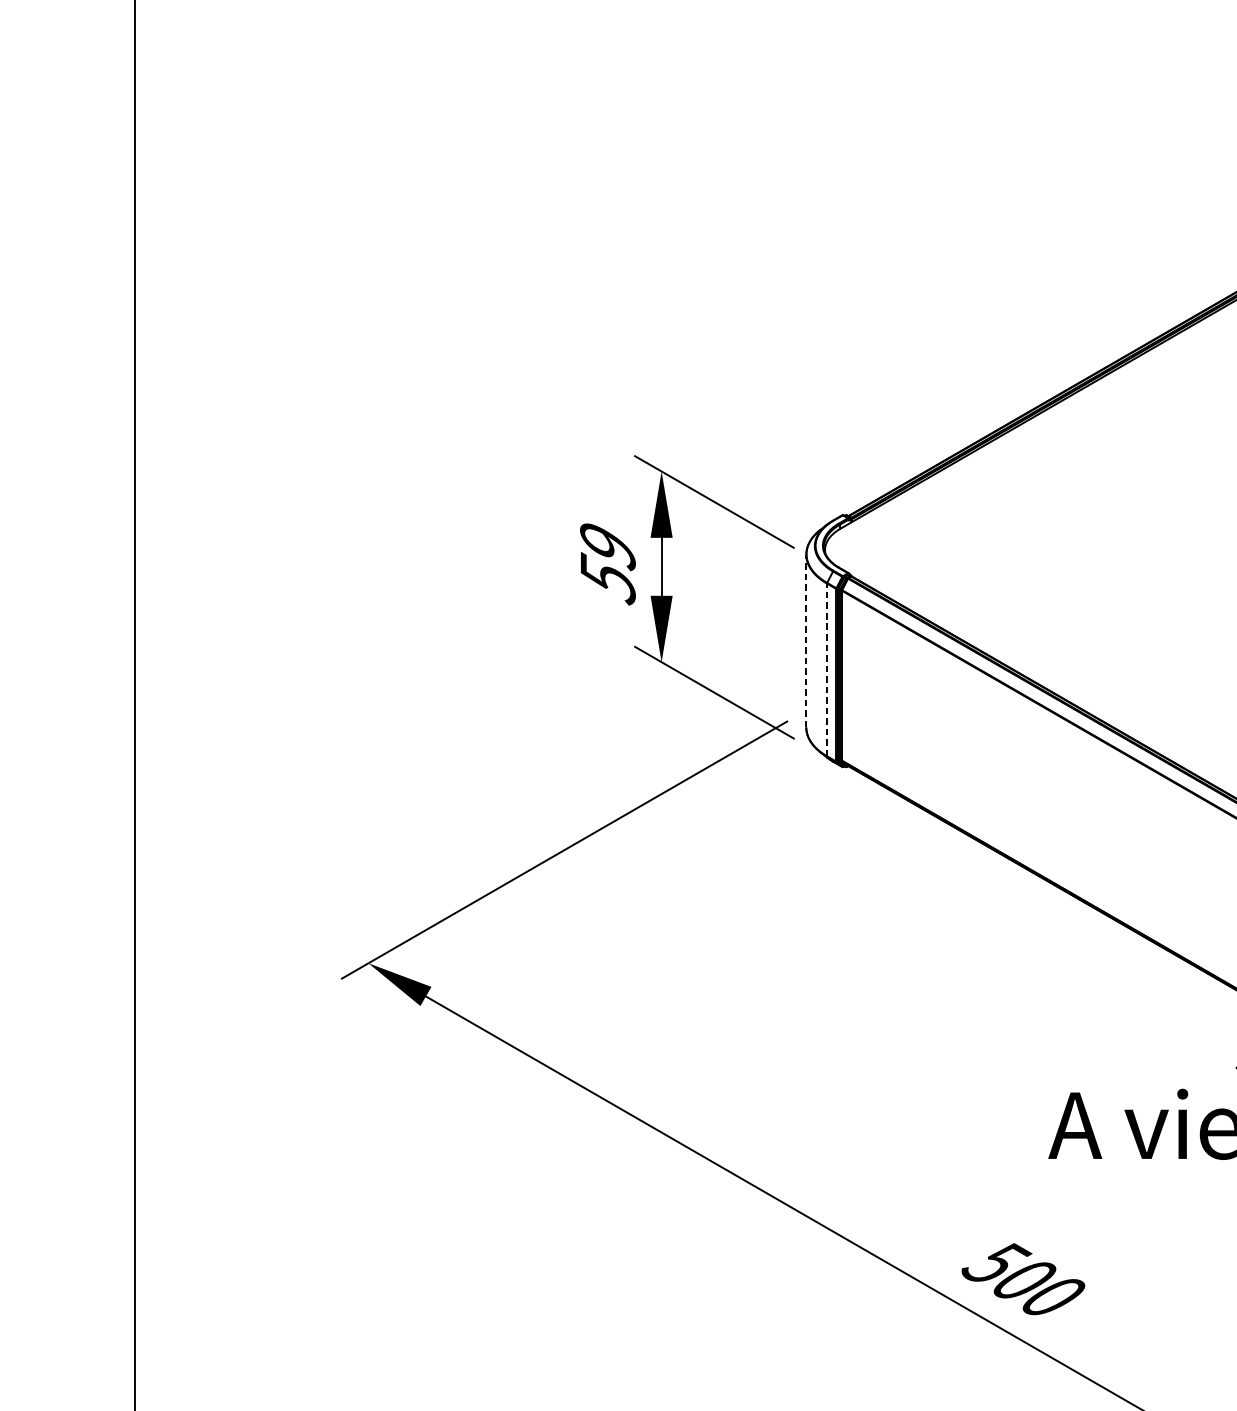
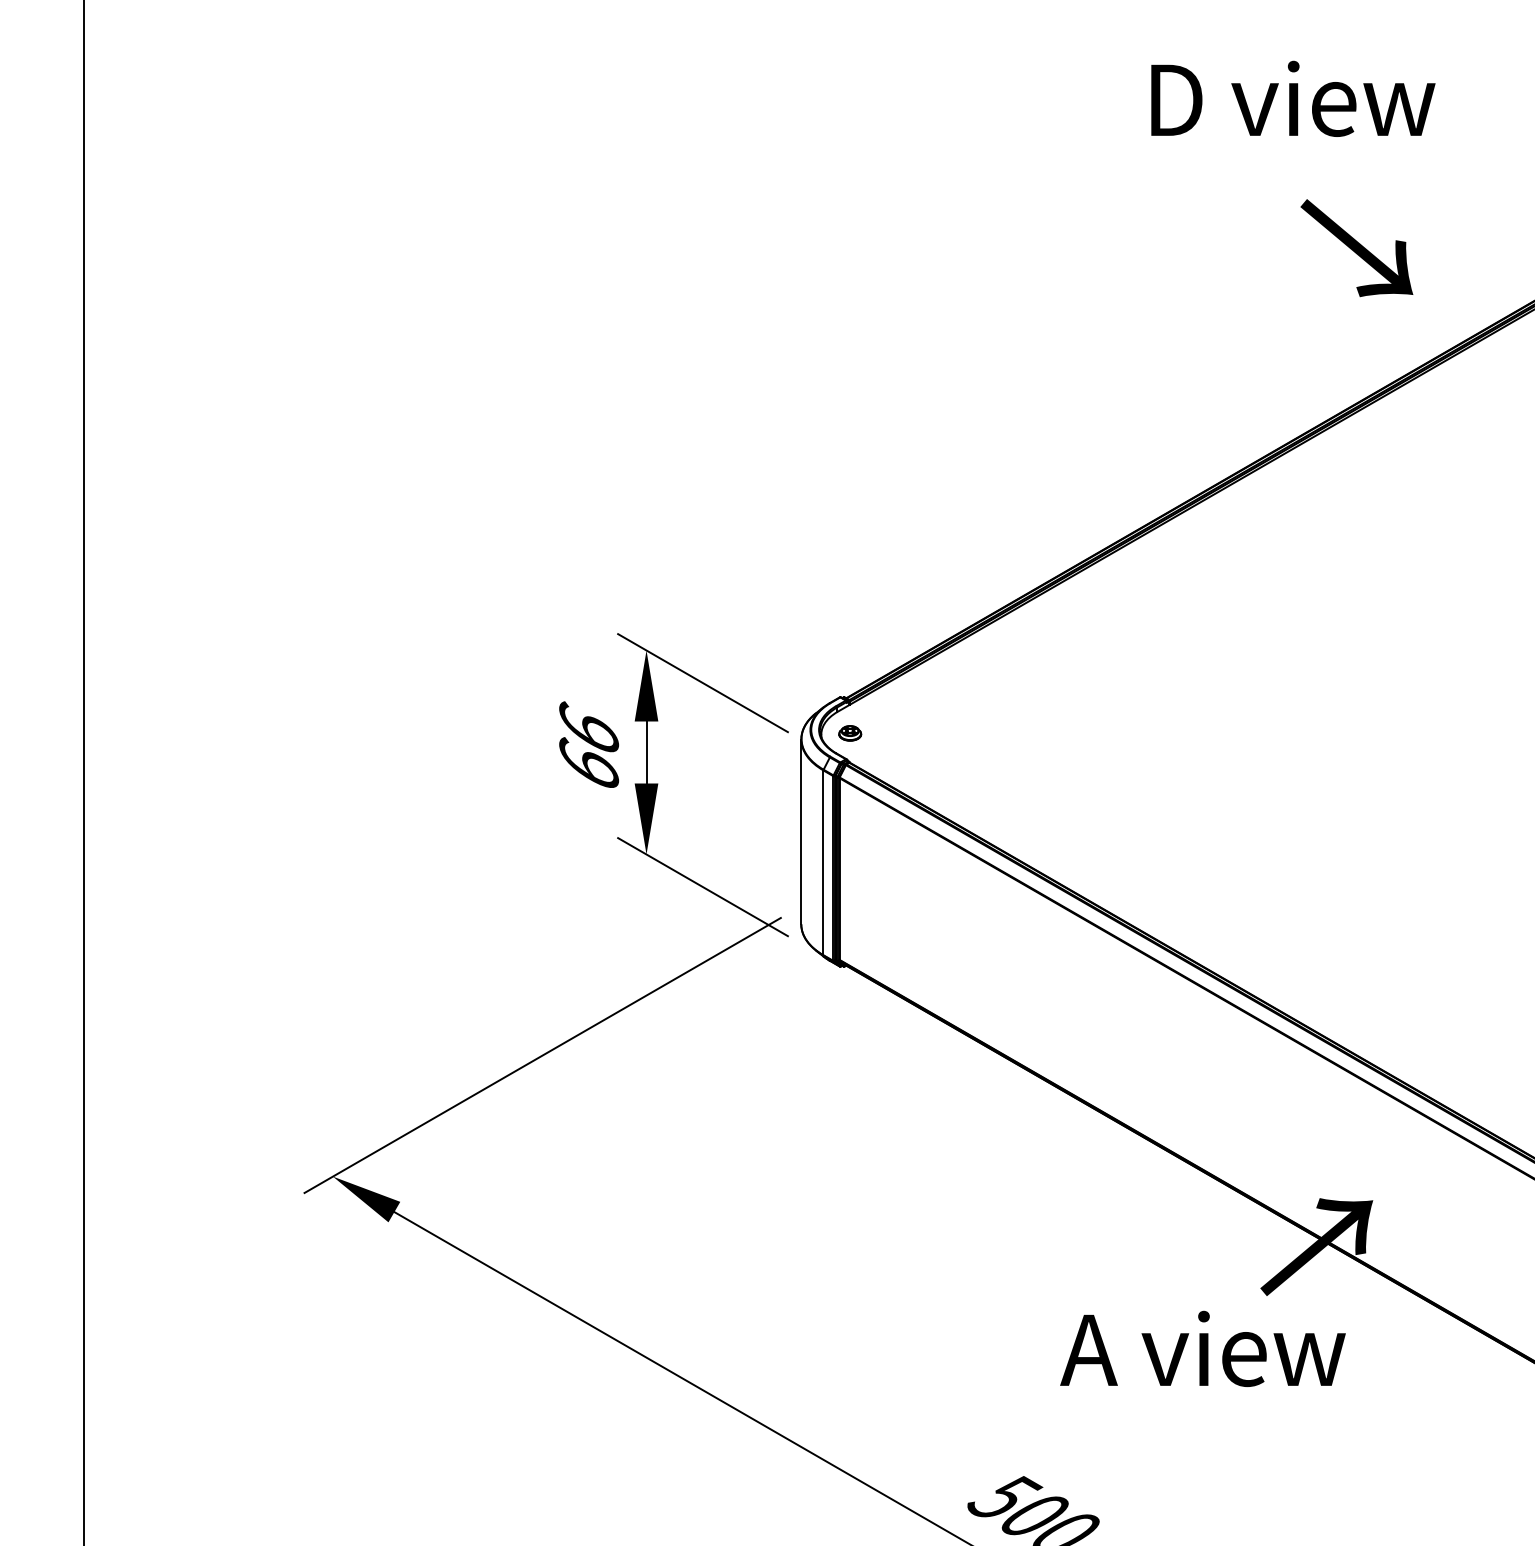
part: (852, 549) -> (850, 733), added
text: (608, 562) -> (589, 747), 59 -> 66
line: (806, 640) -> (801, 831), dashed -> solid
line: (827, 669) -> (823, 862), dashed -> solid

